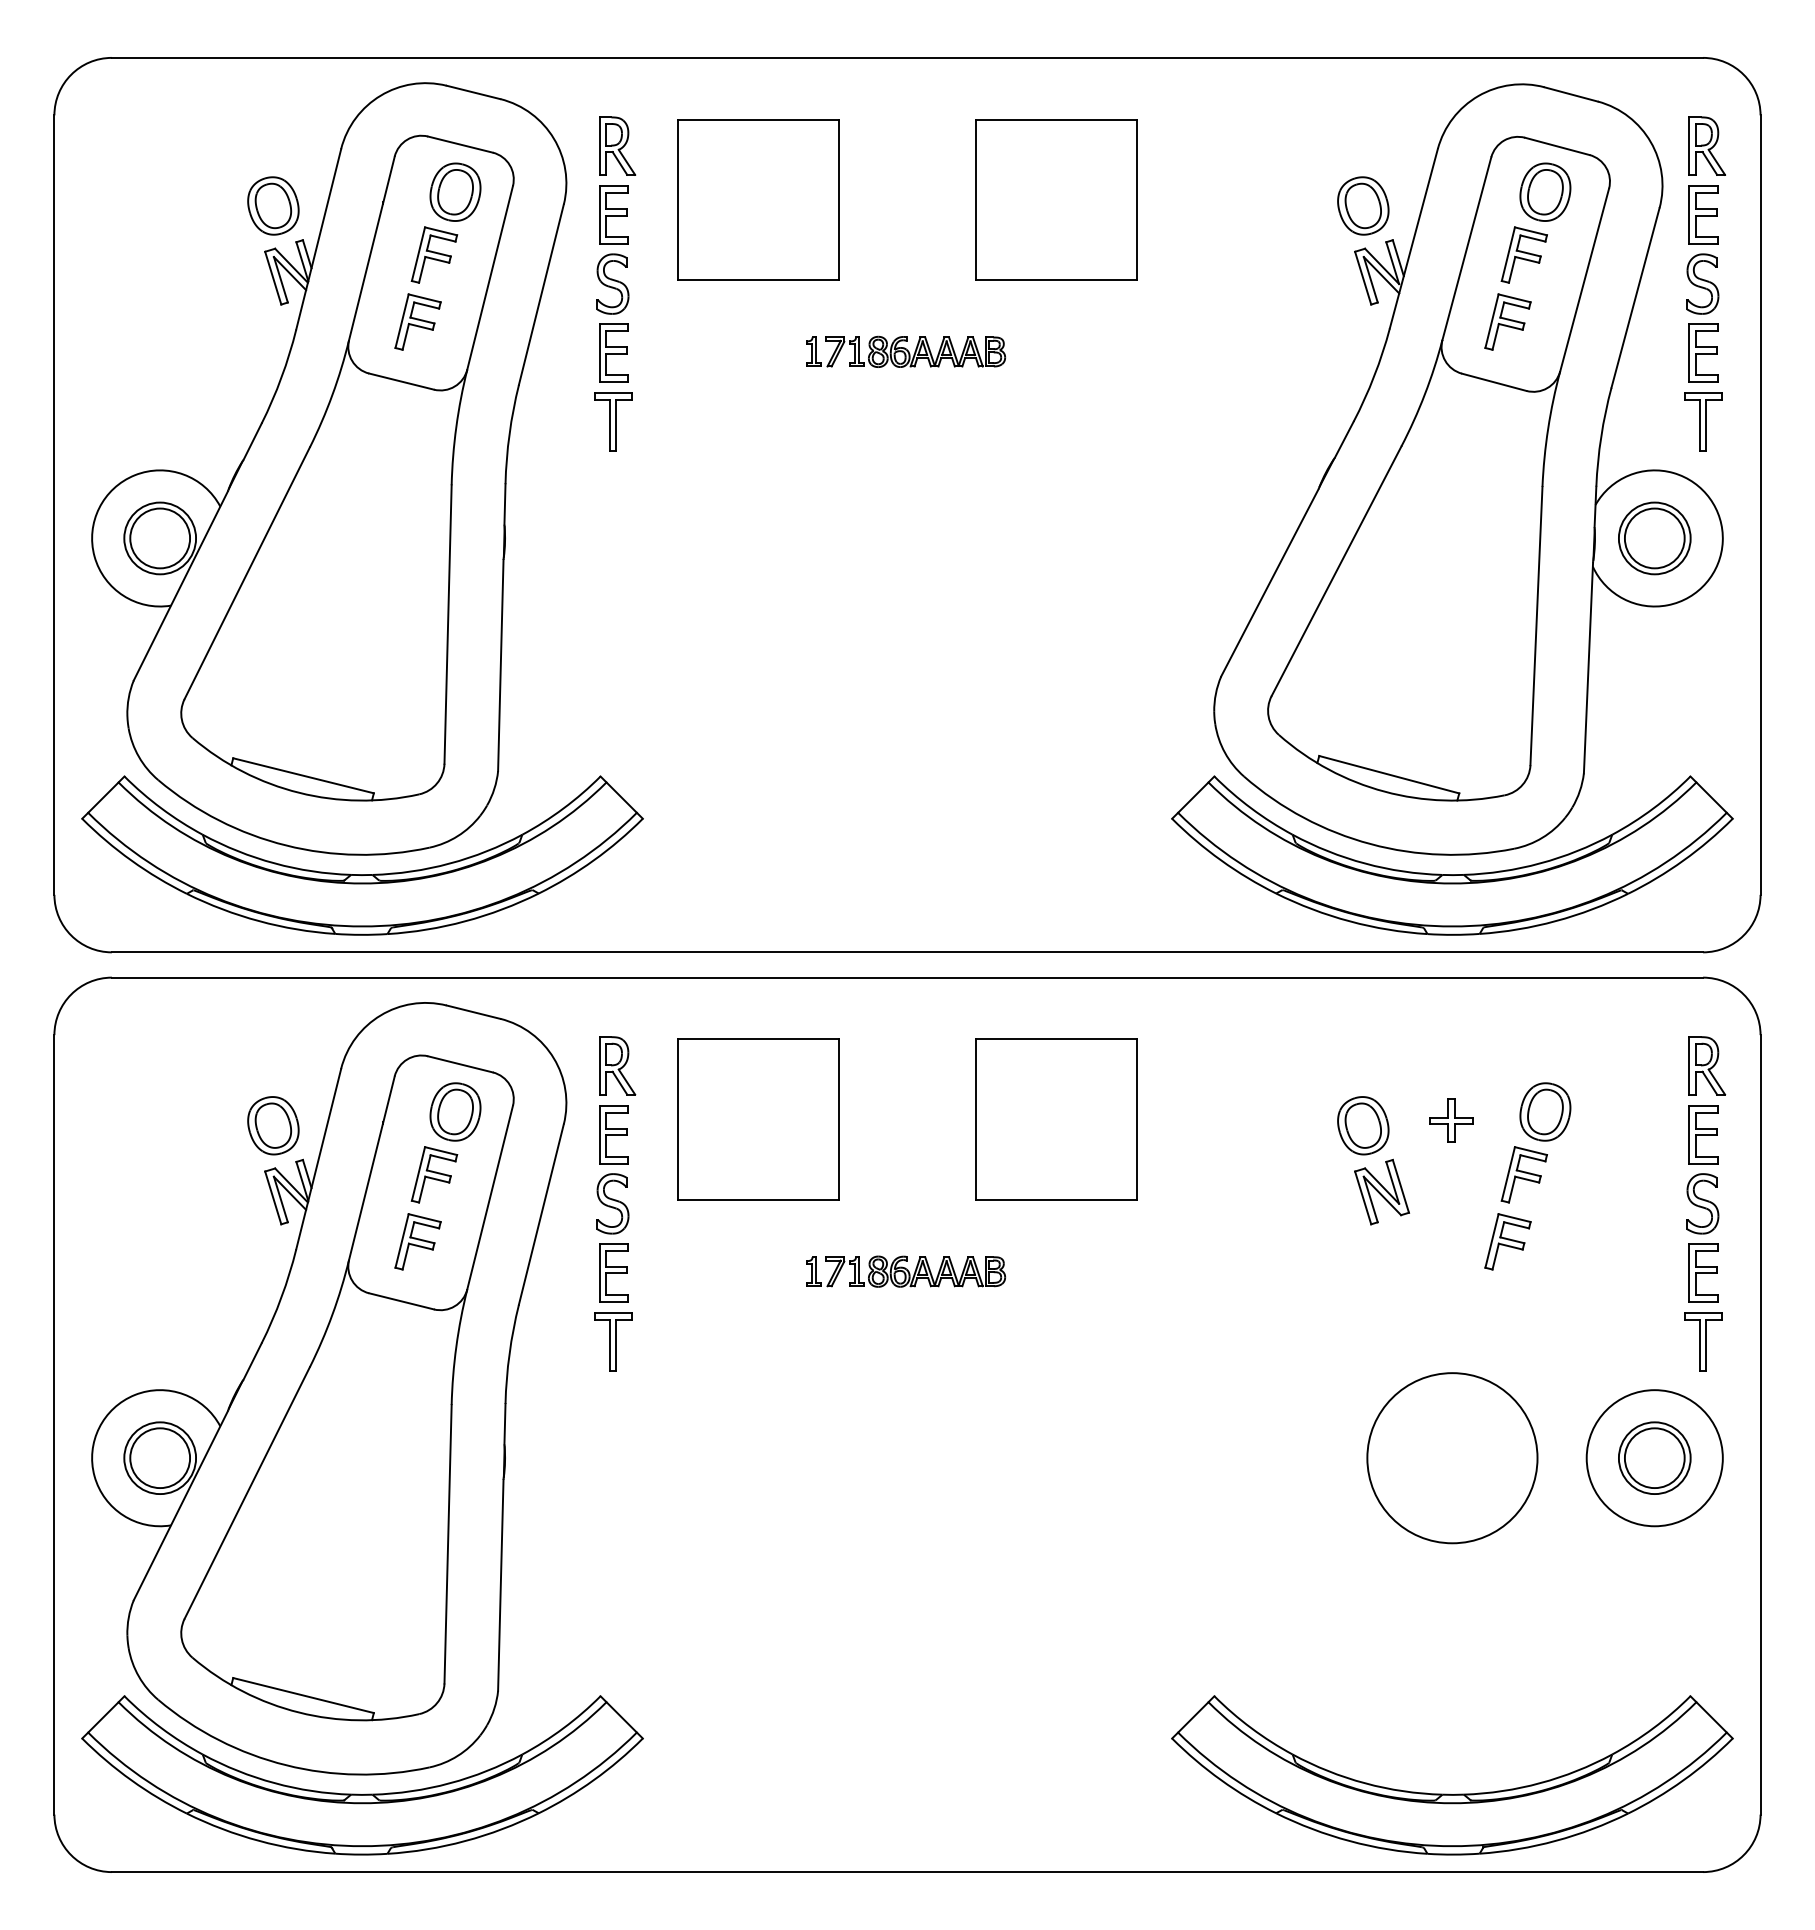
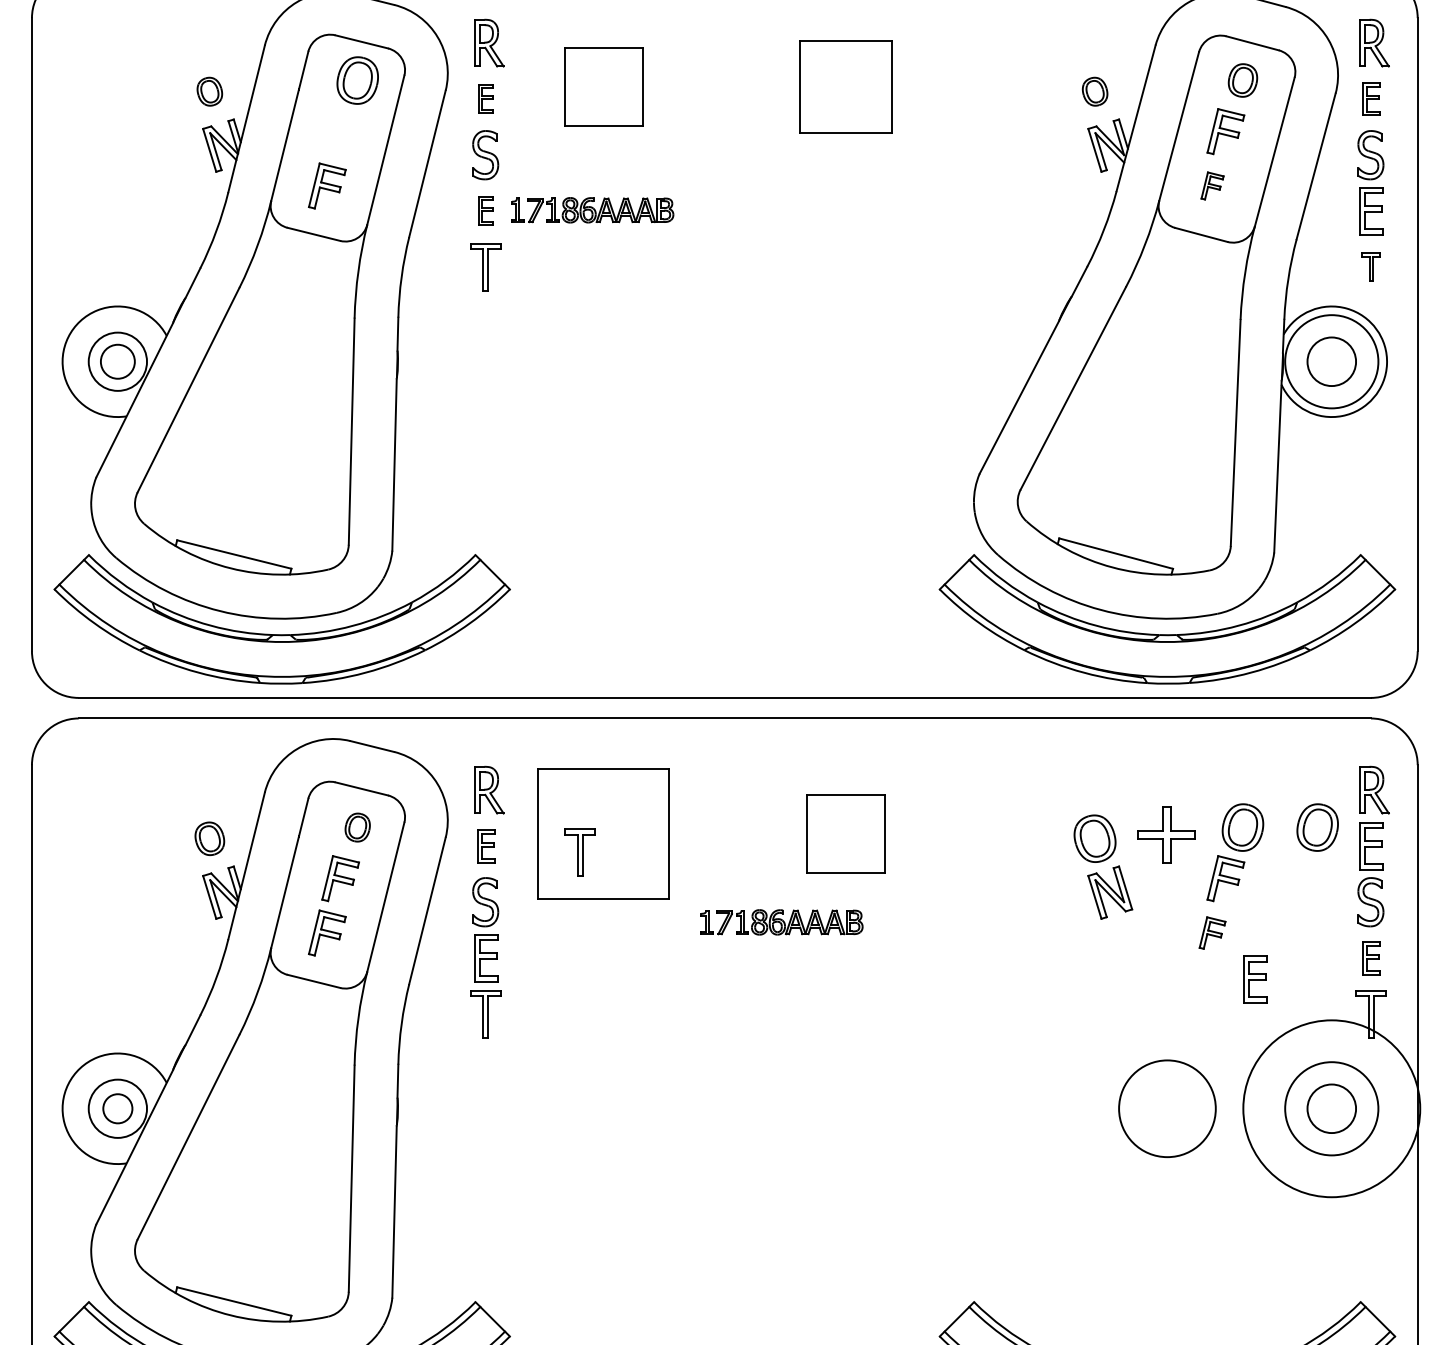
part: (1545, 191) -> (1243, 79), size x0.7
part: (758, 199) -> (603, 86), size x0.6
part: (1056, 199) -> (845, 86), size x0.7
part: (273, 205) -> (209, 91), size x0.6
part: (1363, 205) -> (1095, 91), size x0.6
part: (613, 214) -> (486, 98), size x0.6
part: (1703, 214) -> (1371, 98), size x0.7
part: (434, 254) -> (340, 131), removed
part: (1507, 321) -> (1212, 185), size x0.6
part: (906, 351) -> (593, 209), moved
part: (613, 352) -> (486, 210), size x0.6
part: (1703, 421) -> (1371, 266), size x0.6
circle: (160, 538) -> (118, 361), size x0.7
circle: (1654, 538) -> (1331, 361), size x1.6
part: (455, 1111) -> (357, 827), size x0.6
part: (1637, 1111) -> (1317, 827), added
part: (1056, 1119) -> (845, 833), size x0.6
part: (1451, 1120) -> (1166, 834), size x1.6
part: (273, 1125) -> (209, 838), size x0.7
part: (613, 1134) -> (486, 845), size x0.7
part: (729, 1142) -> (580, 852), added
part: (1507, 1241) -> (1212, 932), size x0.7
part: (906, 1271) -> (782, 922), moved
part: (1703, 1272) -> (1371, 957), size x0.7
part: (1560, 1298) -> (1255, 979), added
circle: (160, 1458) -> (118, 1109), size x0.6
circle: (1452, 1458) -> (1167, 1109), size x0.7
circle: (1654, 1458) -> (1331, 1109), size x1.6
circle: (1654, 1458) -> (1331, 1109), size x1.6

